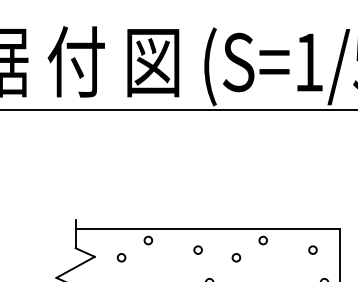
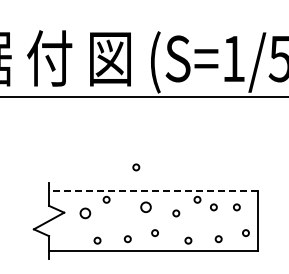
circle: (186, 199) -> (136, 167), added
line: (207, 228) -> (153, 190), solid -> dashed
circle: (197, 250) -> (145, 207), size x1.6
circle: (283, 250) -> (213, 207), added
circle: (121, 257) -> (85, 213), size x1.6

